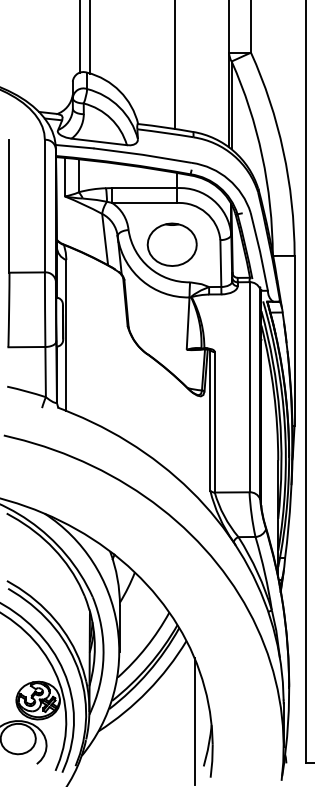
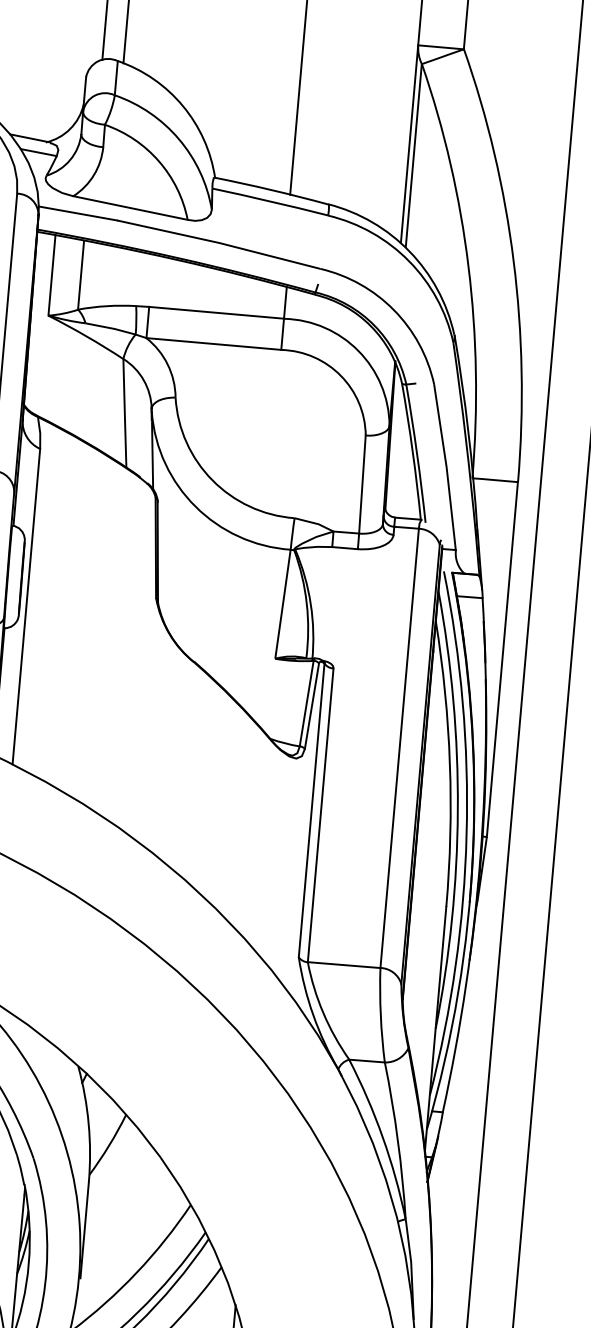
part: (171, 244) -> (262, 435), removed

